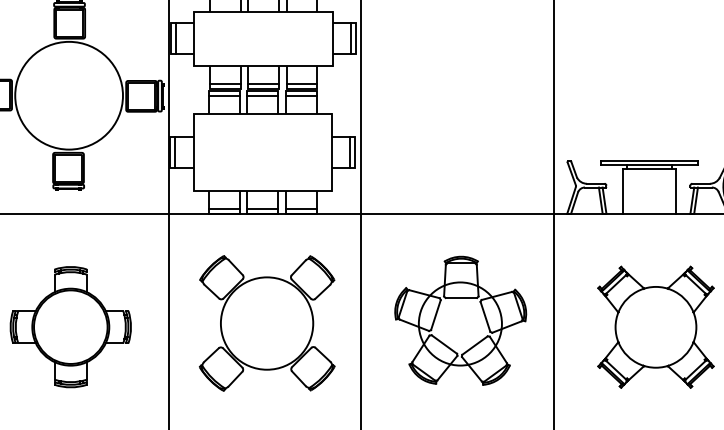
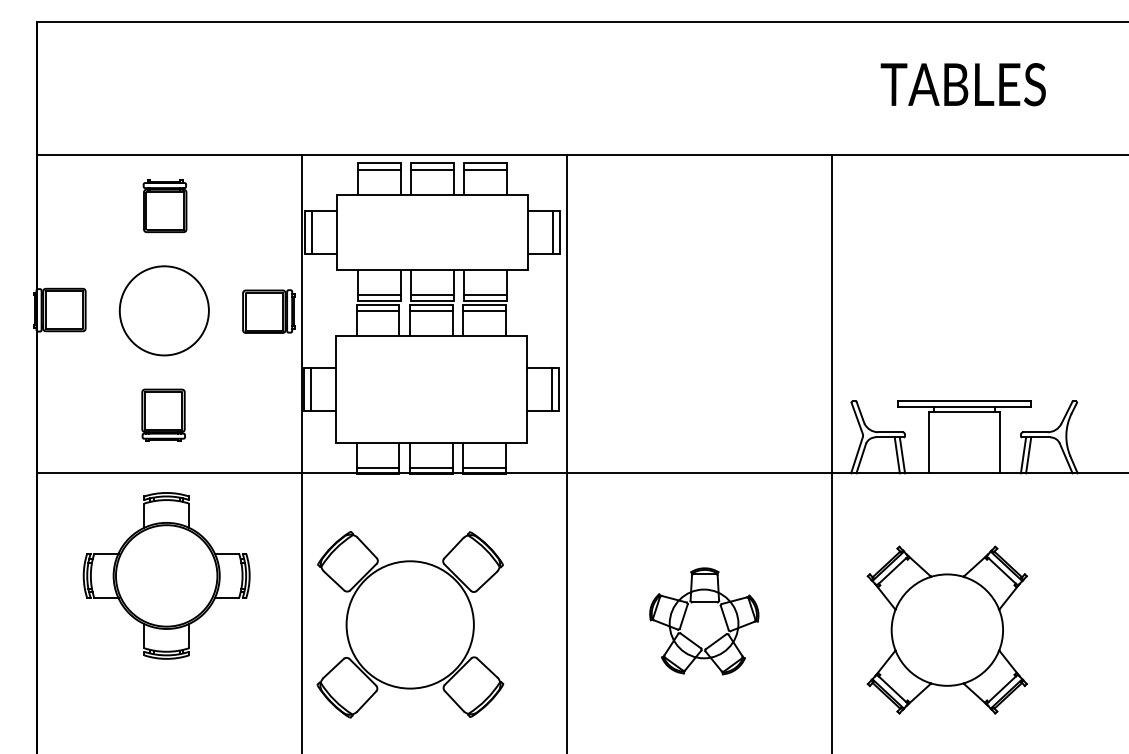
circle: (69, 95) -> (164, 310), size x0.6
part: (460, 321) -> (704, 621), size x0.6
part: (267, 323) -> (410, 624), moved
part: (70, 326) -> (166, 575), moved
part: (655, 326) -> (946, 629), moved

